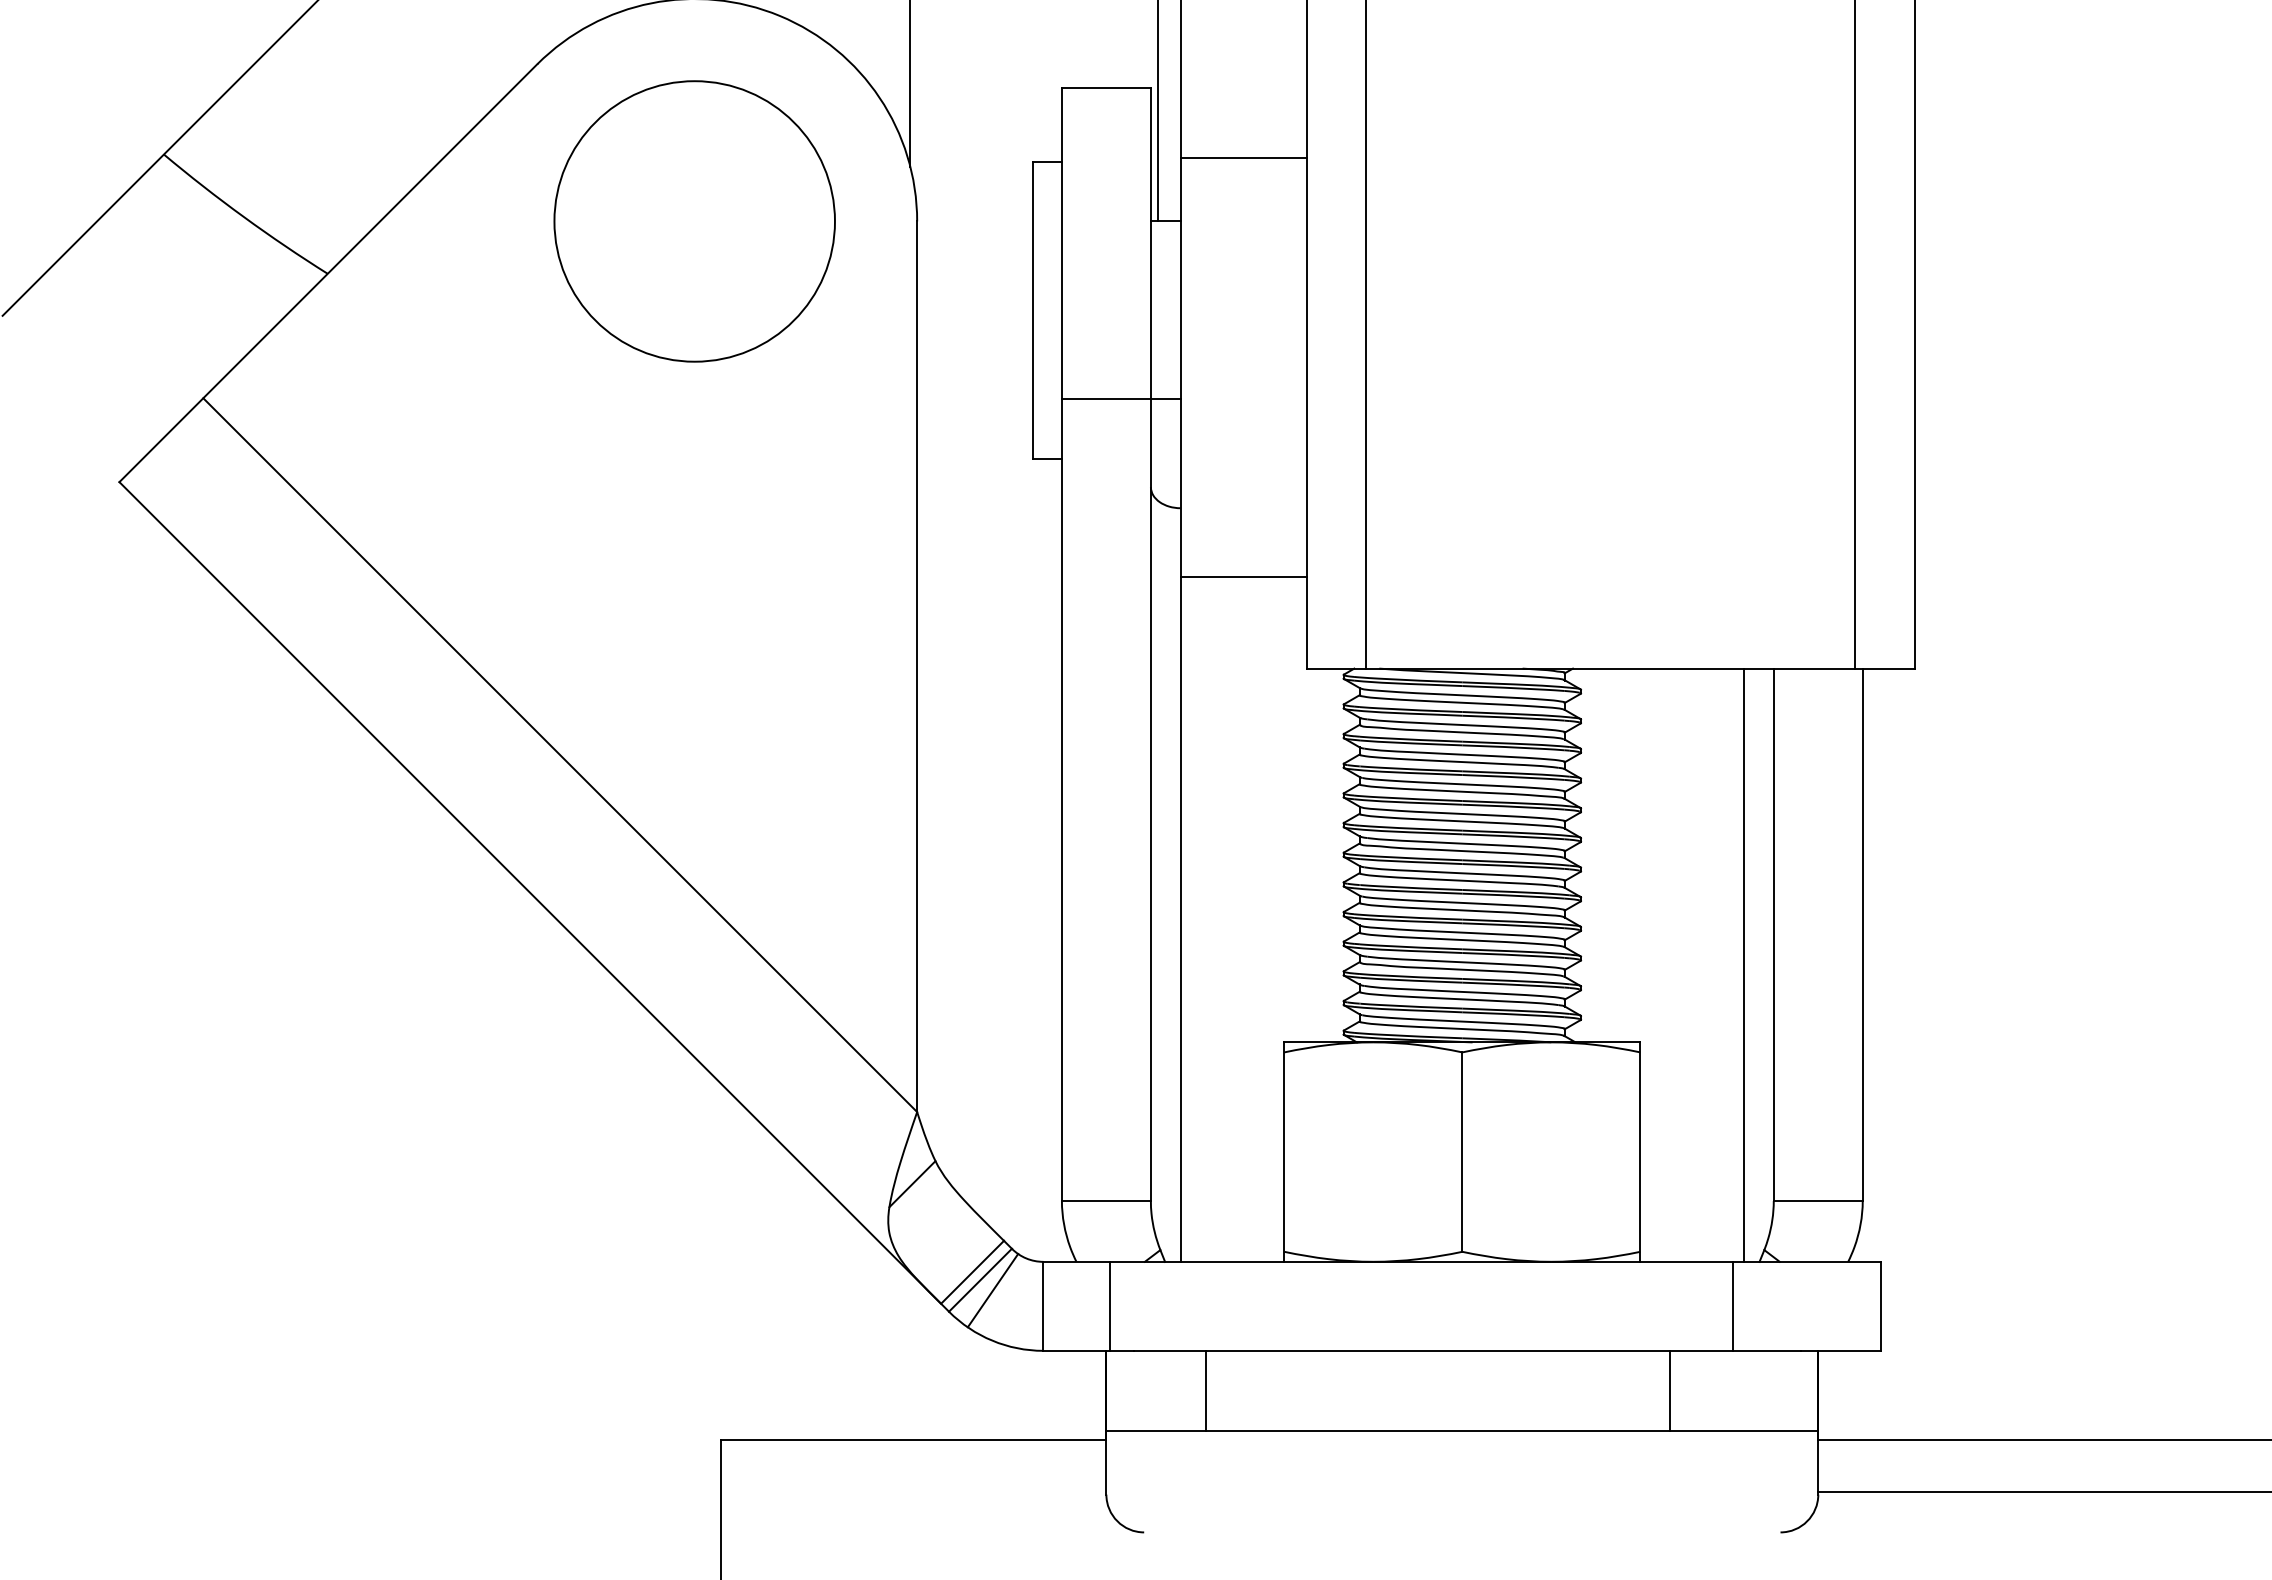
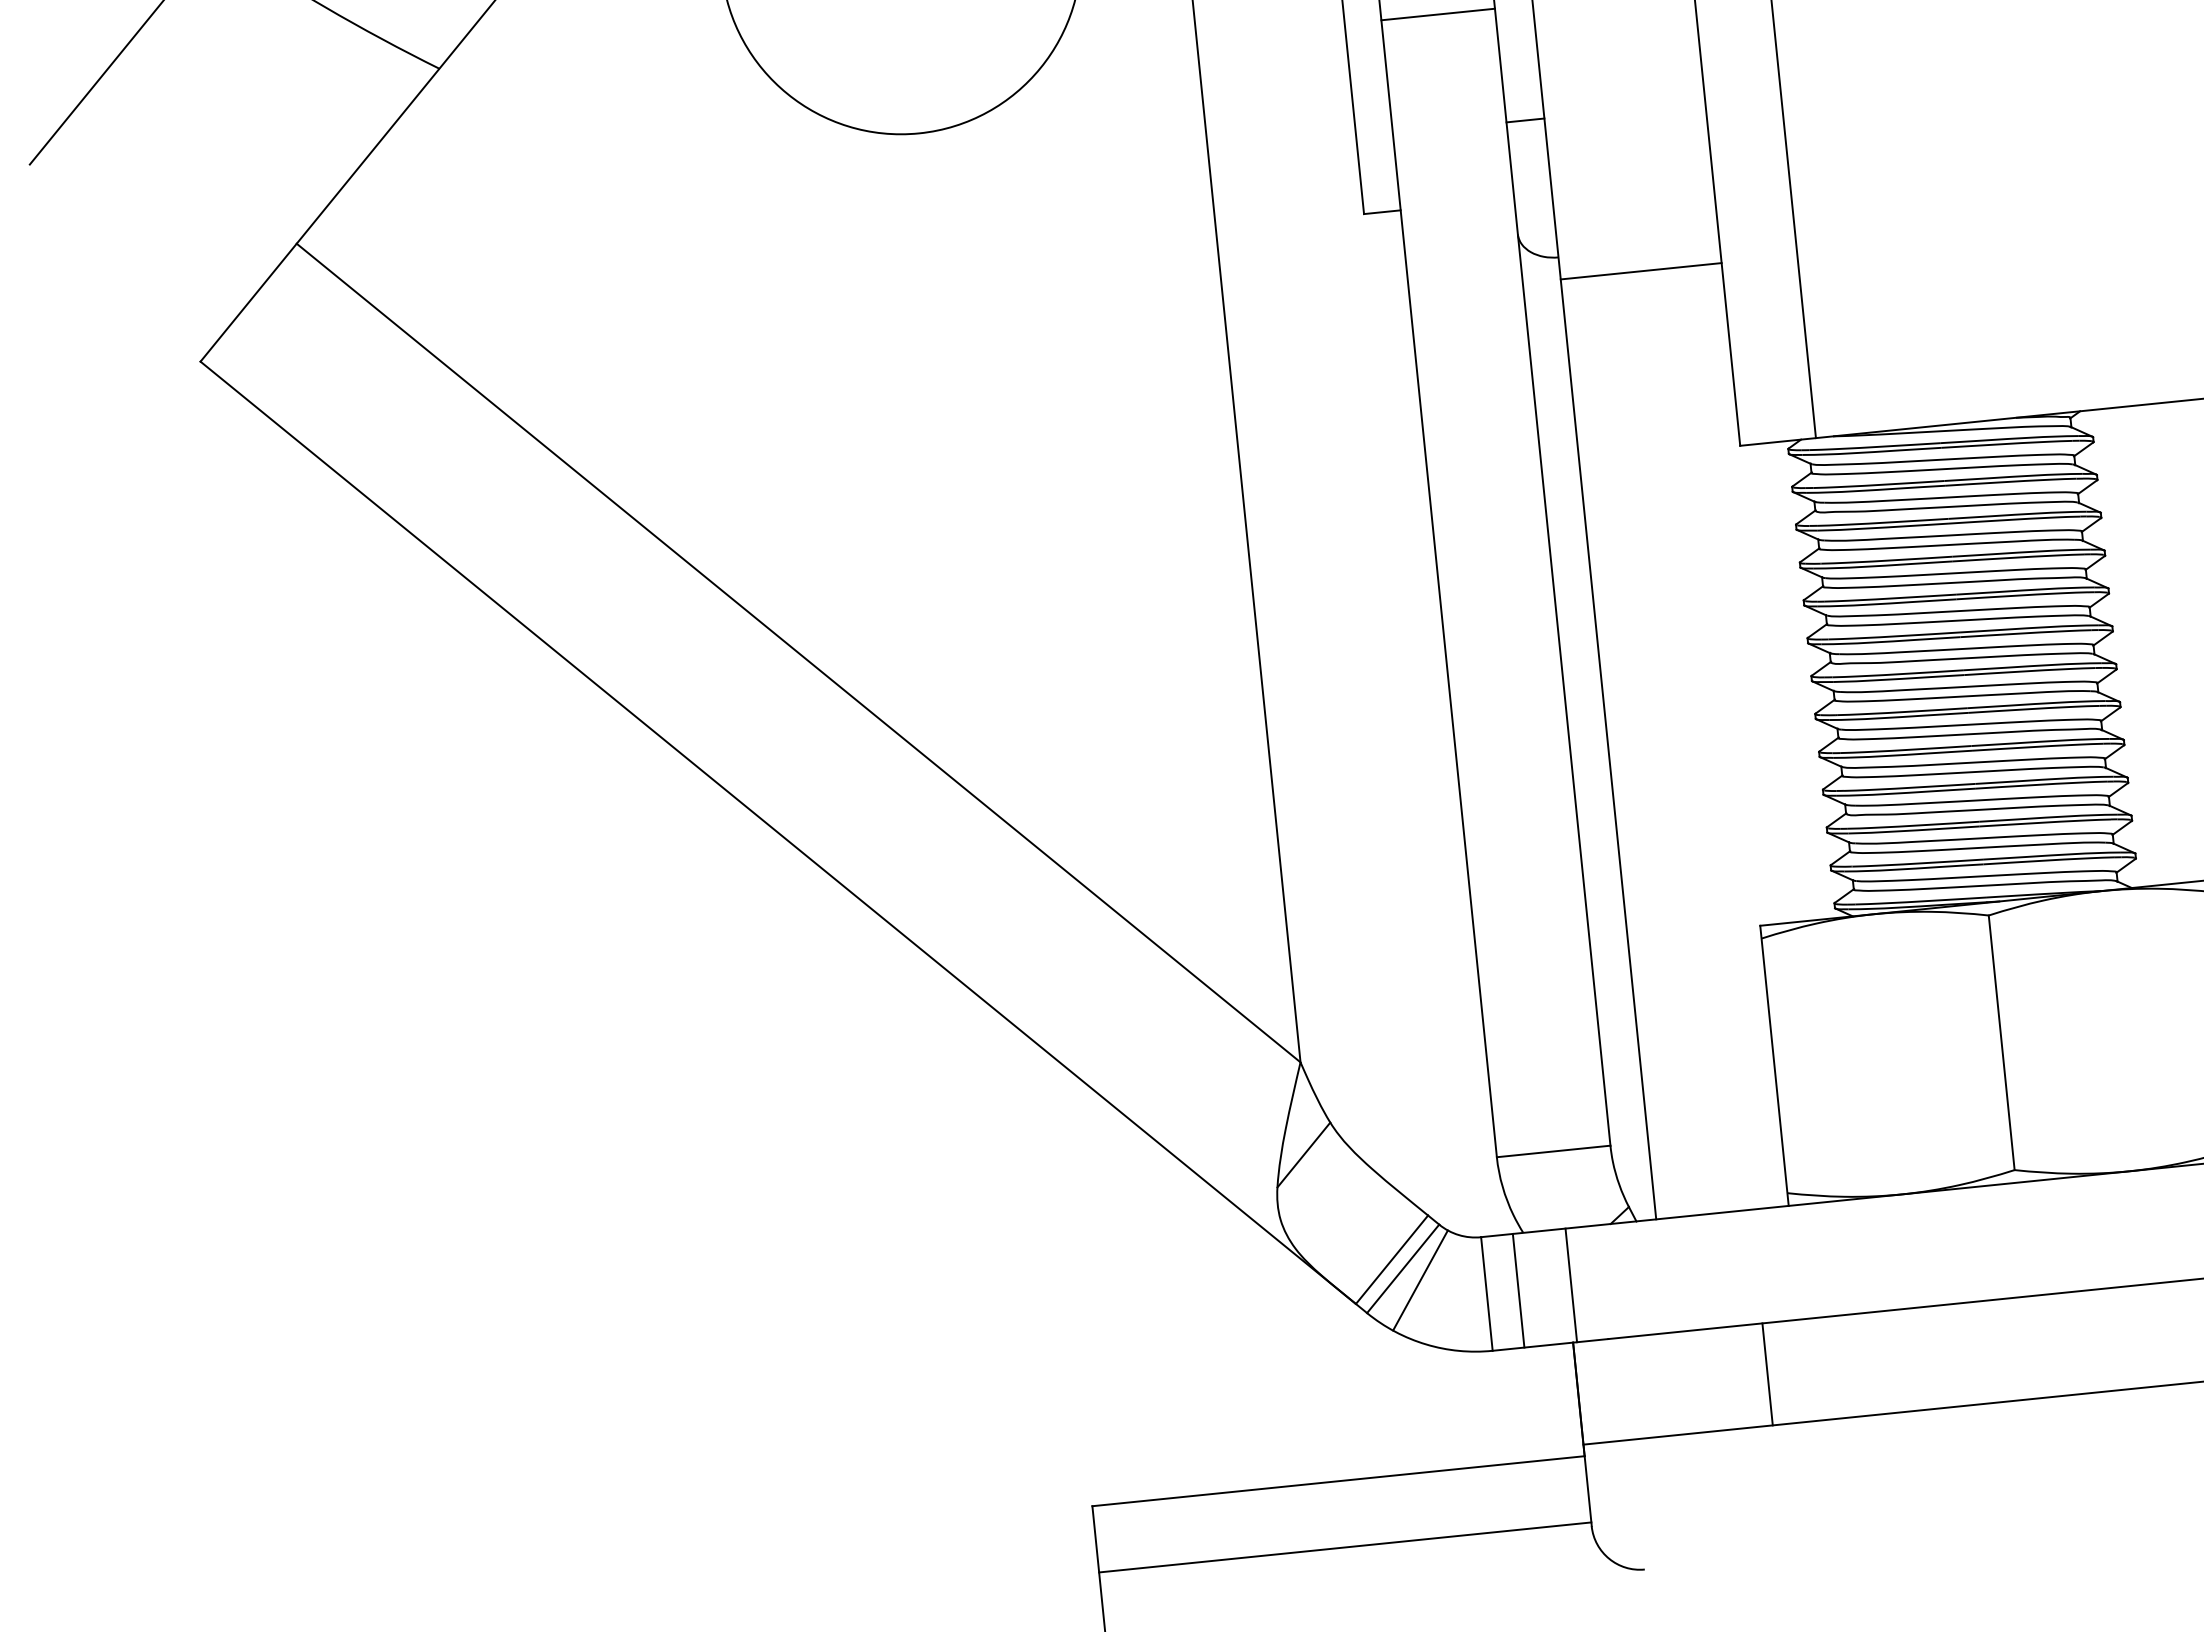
line: (1105, 399) -> (1437, 14), moved
line: (1243, 577) -> (1641, 271), moved
line: (1068, 1305) -> (1518, 1289), added
line: (1205, 1390) -> (1767, 1374), moved
line: (913, 1491) -> (1345, 1547), added

